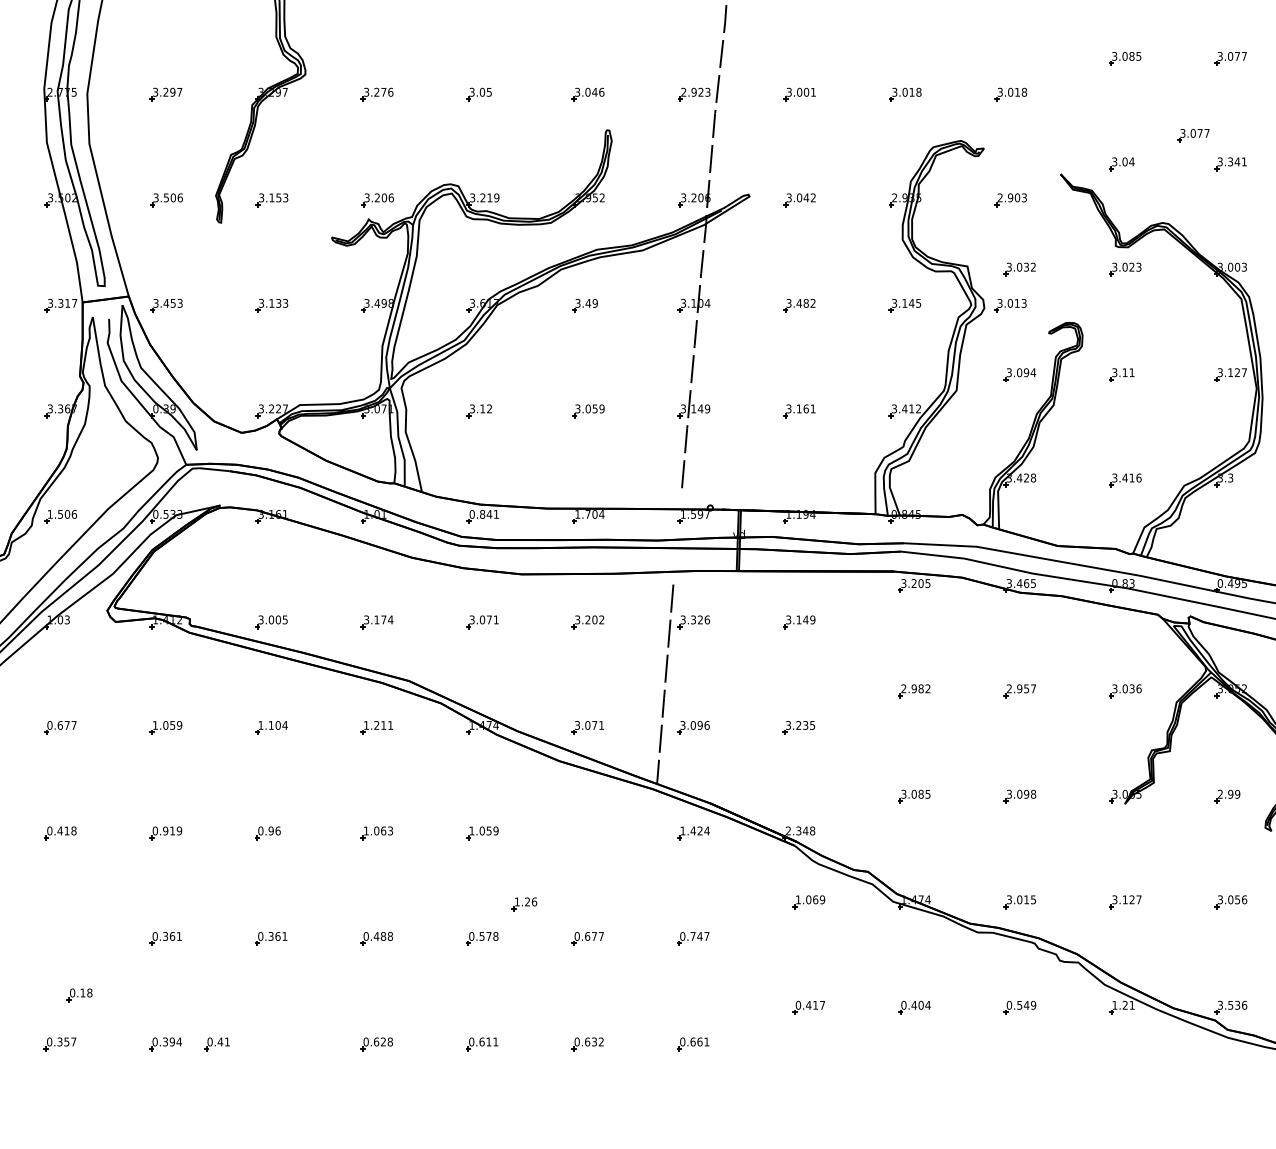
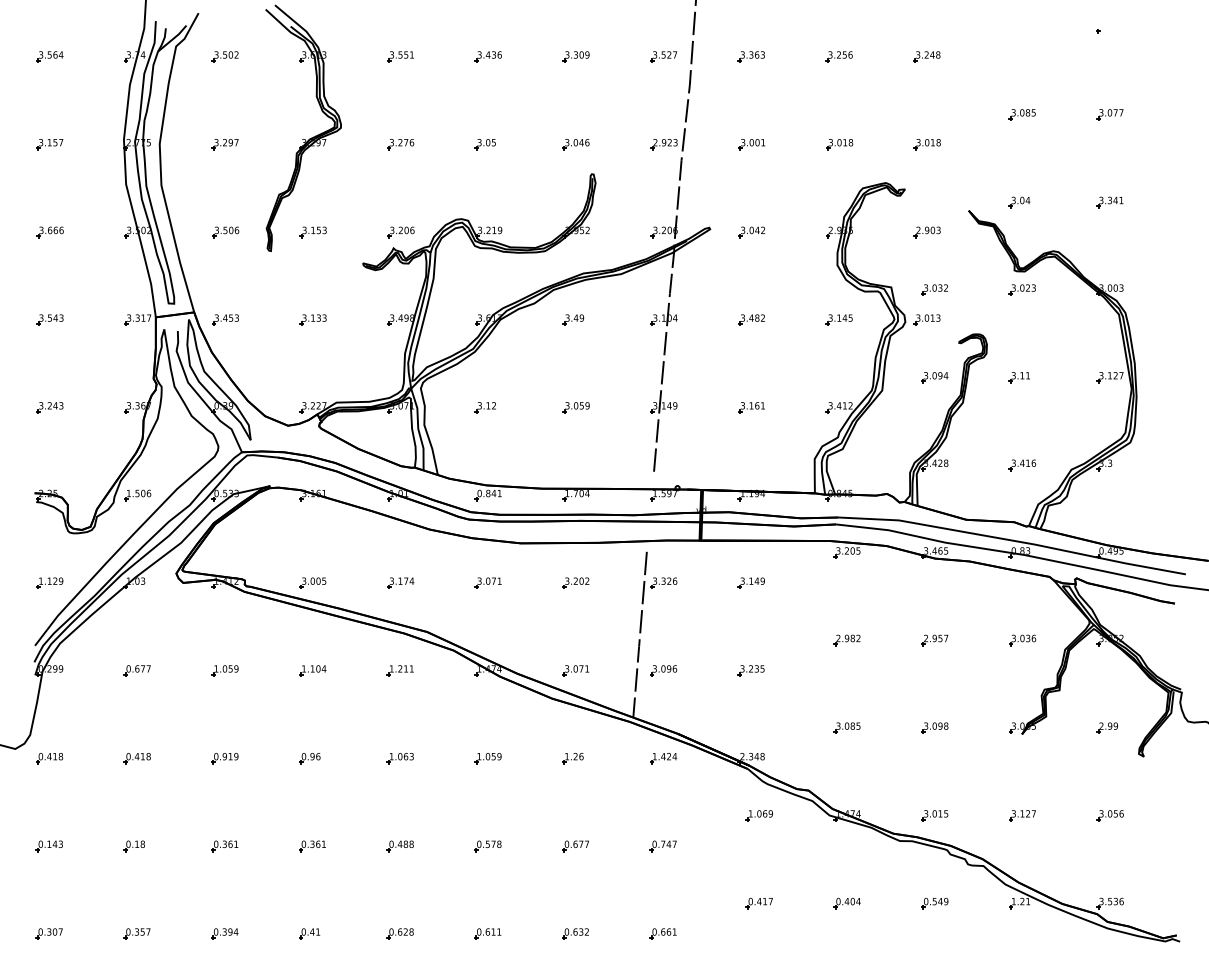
part: (1192, 135) -> (1078, 178), removed
part: (523, 904) -> (572, 758), moved
part: (78, 995) -> (133, 846), moved
part: (216, 1043) -> (309, 933), moved

